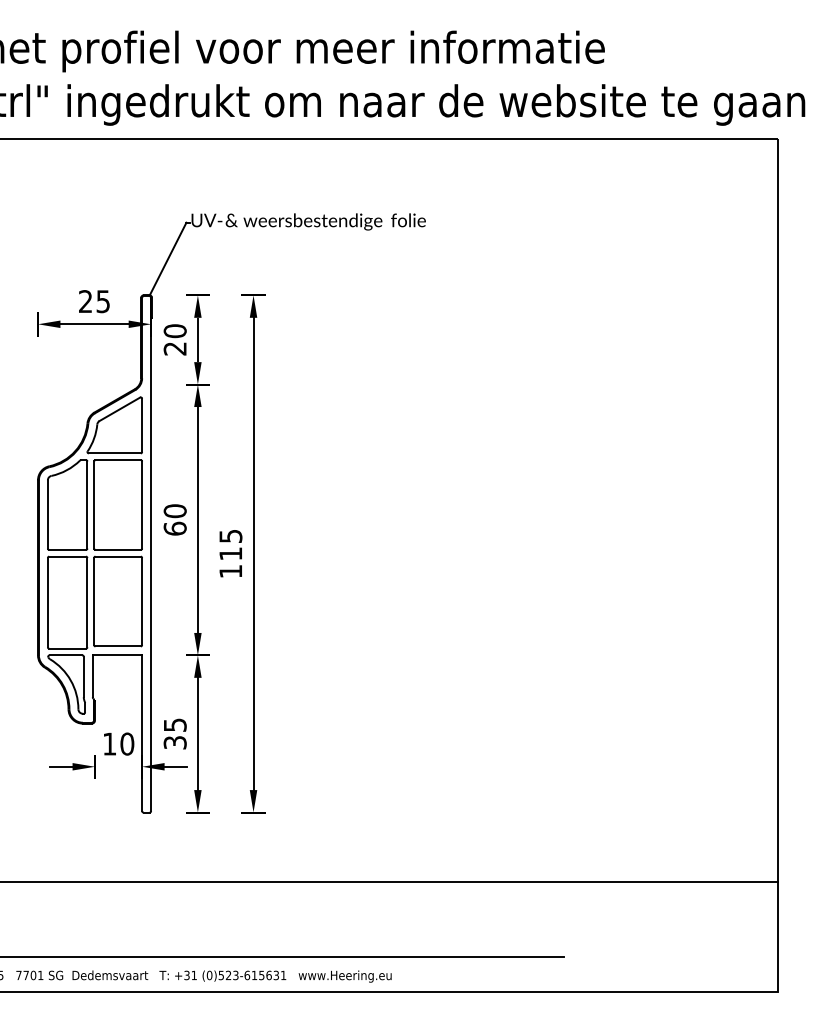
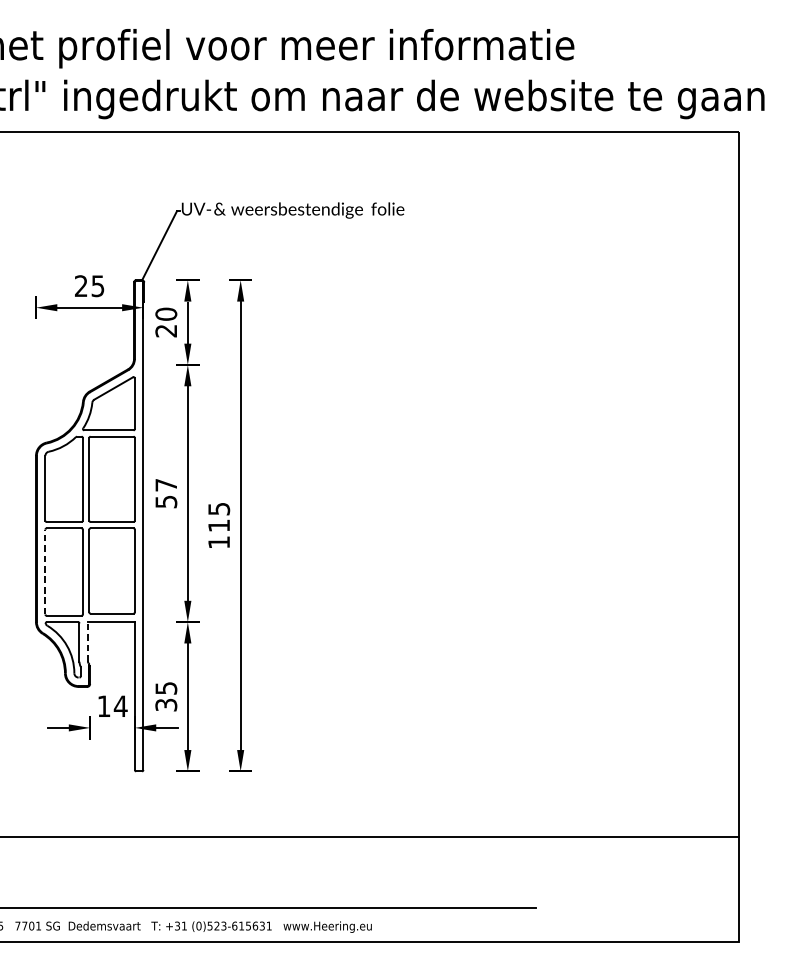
text: (174, 519) -> (165, 493), 60 -> 57
line: (47, 602) -> (45, 571), solid -> dashed
line: (92, 676) -> (87, 642), solid -> dashed
text: (127, 743) -> (120, 705), 10 -> 14

